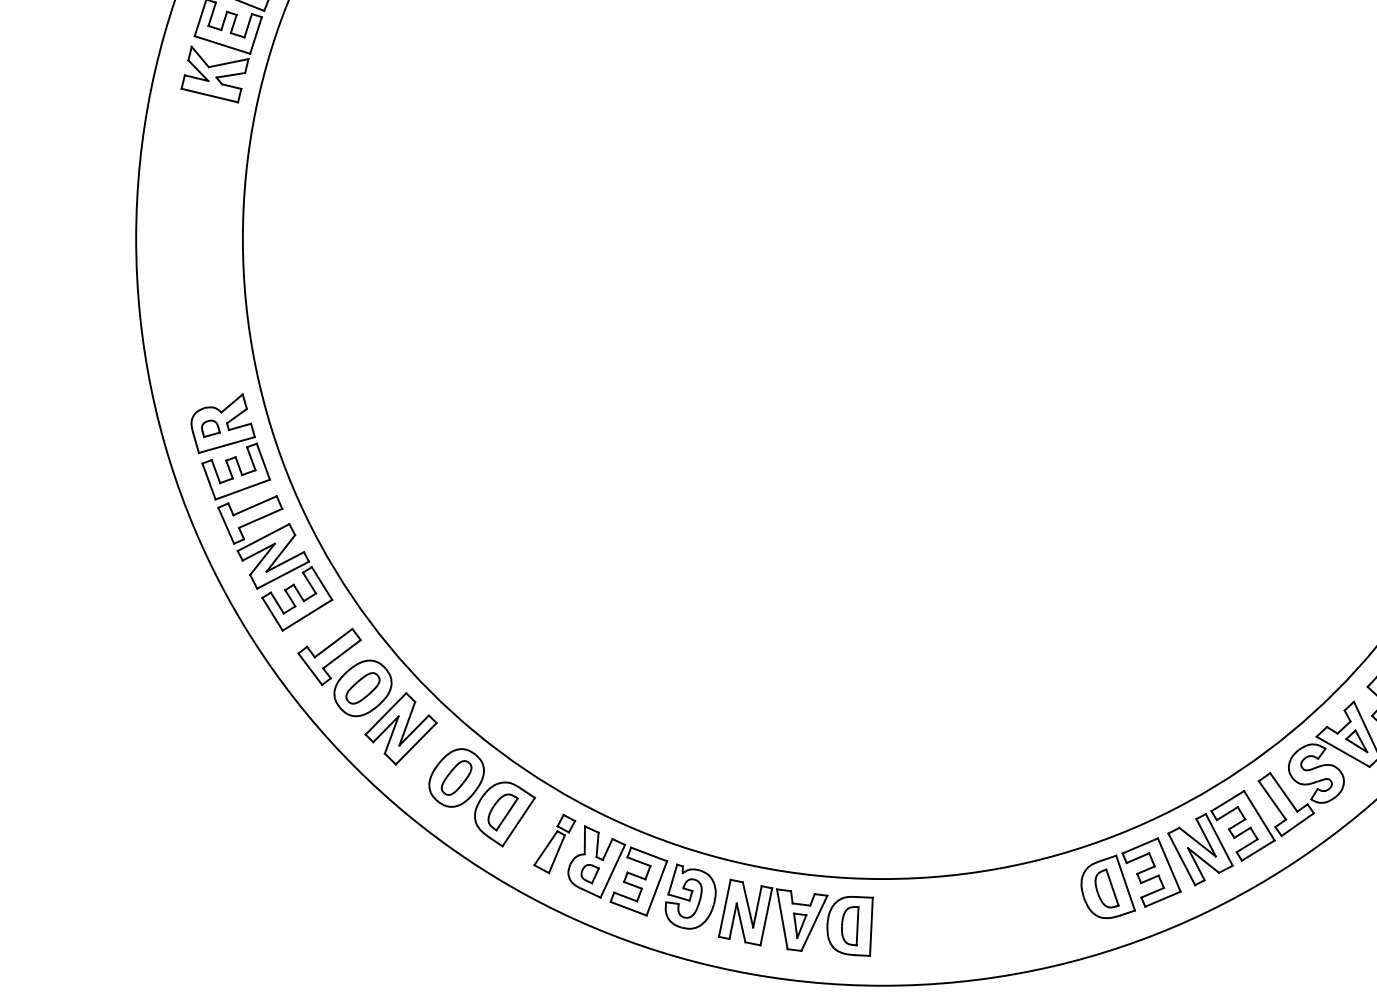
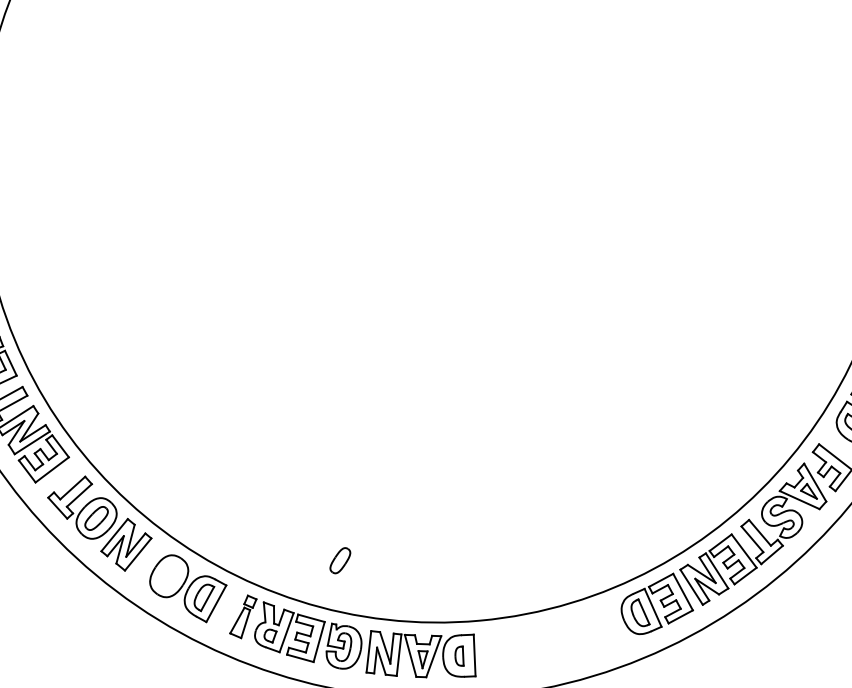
part: (456, 777) -> (340, 560), moved
part: (850, 926) -> (459, 656), size x0.7

